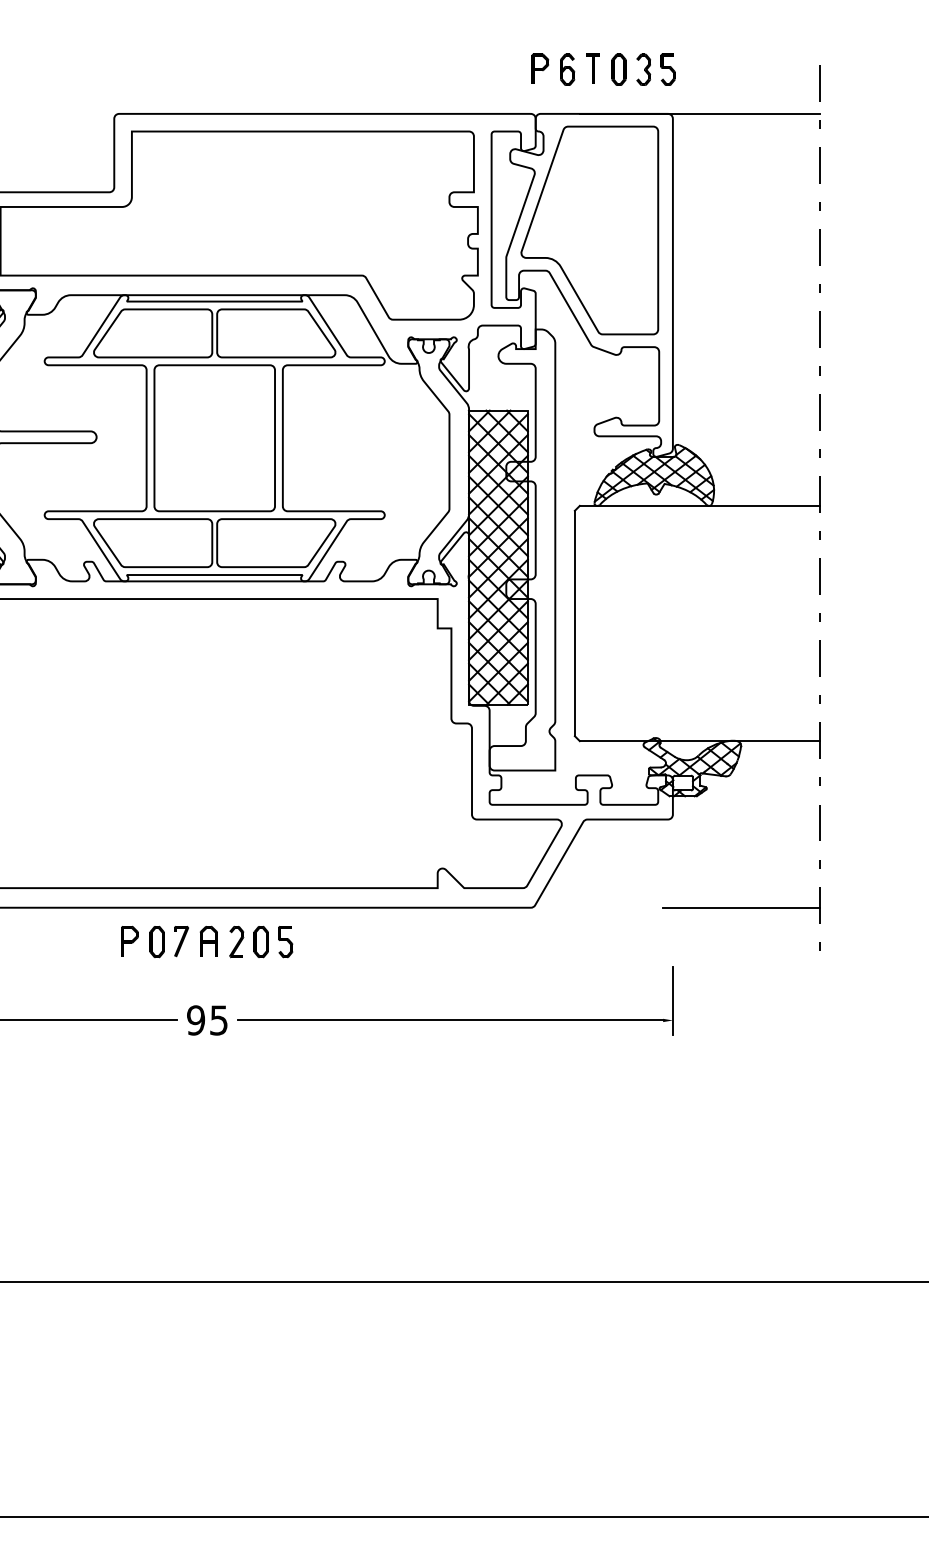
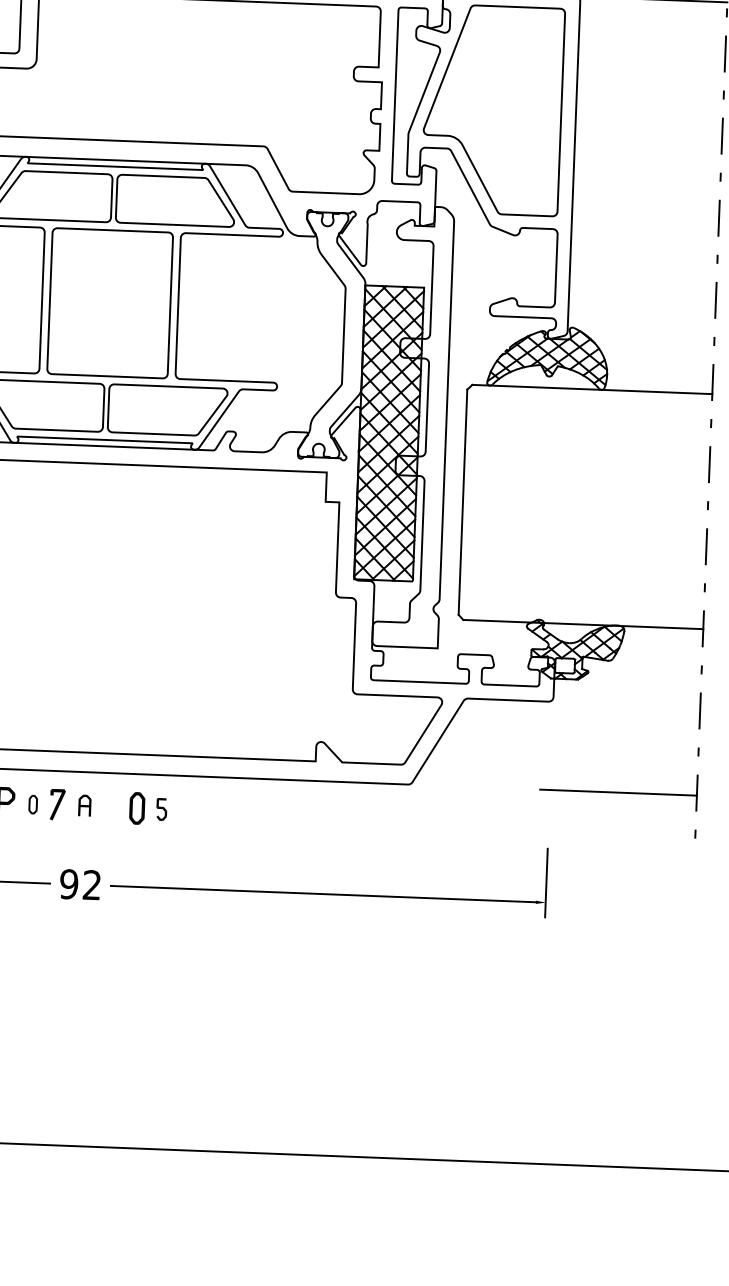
part: (208, 940) -> (84, 804), size x0.7
part: (156, 942) -> (32, 804), size x0.6
part: (236, 942) -> (112, 807), removed
part: (285, 942) -> (161, 809), size x0.7
text: (218, 1020) -> (91, 885), 95 -> 92

